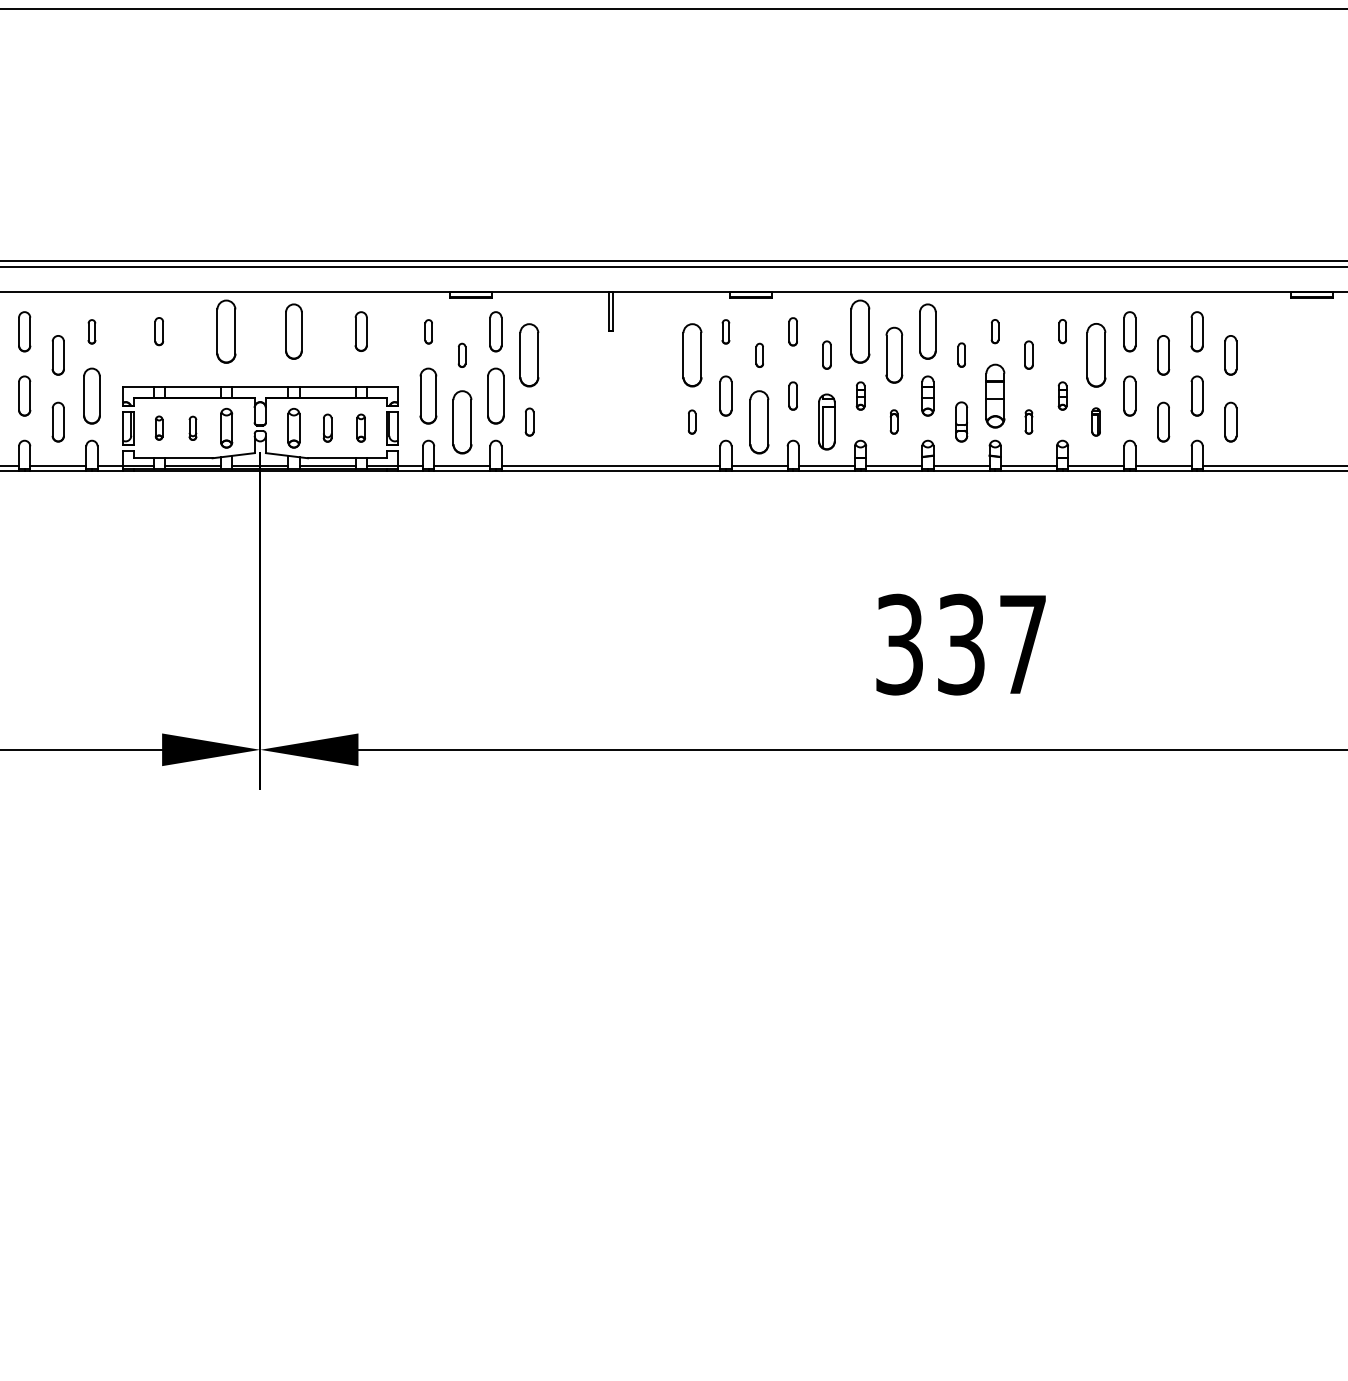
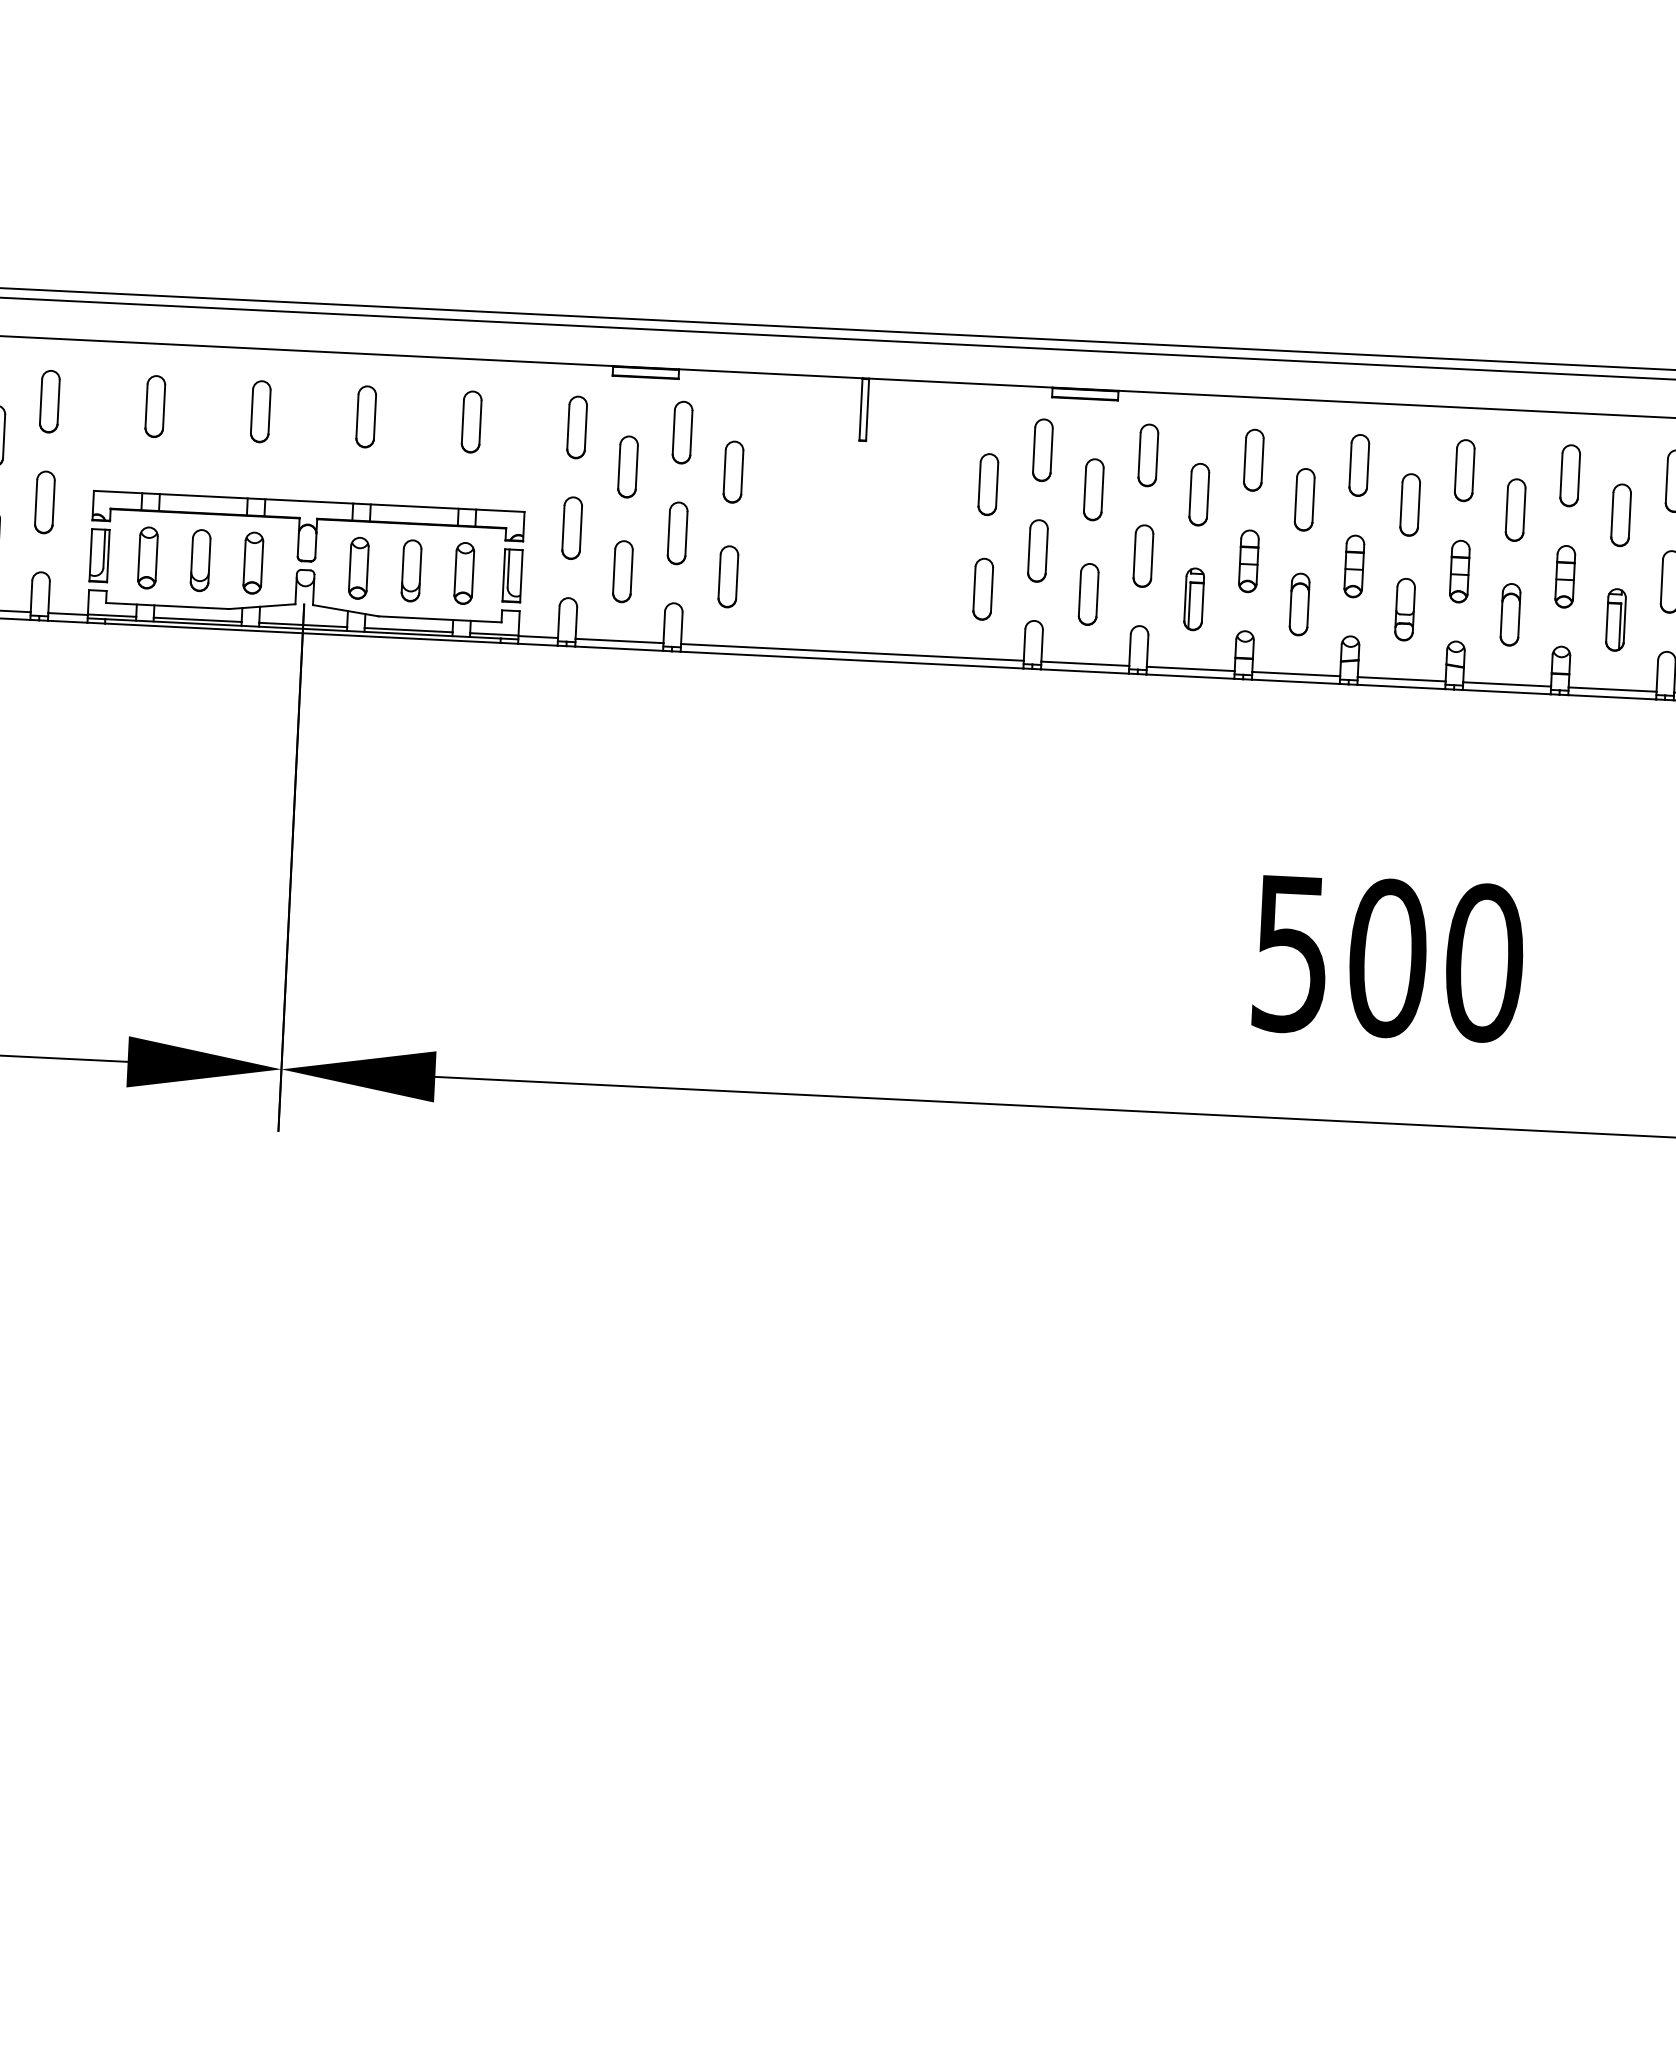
part: (91, 331) -> (49, 401), size x1.67
part: (158, 331) -> (154, 406), size x1.43
part: (226, 331) -> (260, 411), size x0.62
part: (293, 331) -> (365, 416), size x0.71
part: (428, 331) -> (577, 427), size x1.67
part: (725, 331) -> (1042, 449), size x1.67
part: (792, 331) -> (1147, 454), size x1.43
part: (860, 331) -> (1253, 460), size x0.62
part: (927, 331) -> (1358, 465), size x0.71
part: (994, 331) -> (1463, 470), size x1.67
part: (1062, 331) -> (1570, 475), size x1.67
part: (826, 354) -> (1198, 493), size x1.43
part: (893, 354) -> (1303, 498), size x0.71
part: (961, 354) -> (1410, 503), size x1.67
part: (1028, 354) -> (1515, 509), size x1.43
part: (1095, 354) -> (1620, 514), size x0.62
part: (461, 355) -> (626, 467), size x1.67
part: (529, 355) -> (733, 472), size x0.62
part: (691, 355) -> (987, 484), size x0.62
part: (759, 355) -> (1093, 489), size x1.67
part: (91, 395) -> (44, 501), size x0.71
part: (428, 395) -> (572, 527), size x0.71
part: (495, 395) -> (677, 532), size x0.71
part: (792, 395) -> (1142, 555), size x1.43
part: (860, 395) -> (1248, 560), size x1.43
part: (994, 395) -> (1458, 570), size x0.62
part: (1062, 395) -> (1565, 575), size x1.43
part: (461, 421) -> (621, 570), size x0.62
part: (529, 421) -> (728, 575), size x1.43
part: (691, 421) -> (982, 588), size x1.67
part: (759, 421) -> (1088, 593), size x0.62
part: (826, 421) -> (1193, 598), size x0.71
part: (893, 421) -> (1298, 603), size x1.67
part: (1028, 421) -> (1509, 613), size x1.67
part: (1095, 421) -> (1614, 619), size x1.43
part: (158, 427) -> (146, 556), size x1.67
part: (327, 427) -> (411, 569), size x1.43
part: (360, 427) -> (463, 572), size x1.43
part: (192, 428) -> (199, 560), size x1.67
text: (961, 644) -> (1387, 958), 337 -> 500

